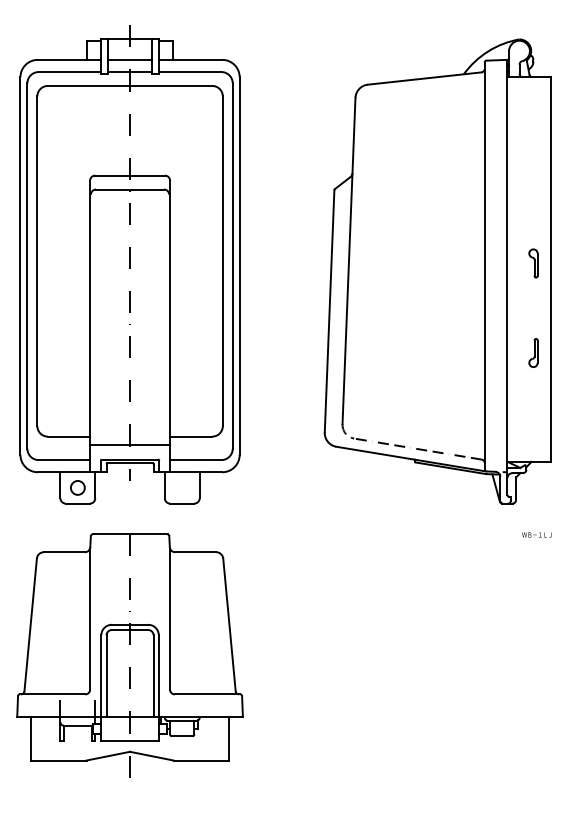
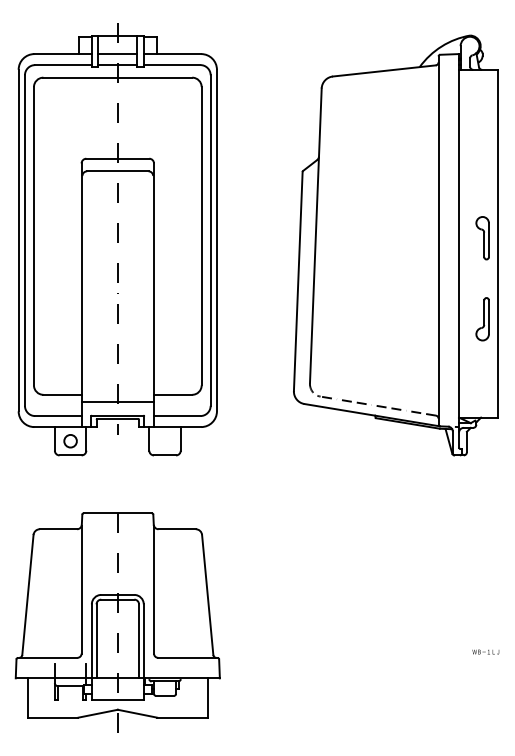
part: (533, 263) -> (482, 238), size x1.67
part: (533, 352) -> (482, 318), size x1.67
text: (536, 534) -> (485, 651), moved
part: (129, 655) -> (117, 622), moved

